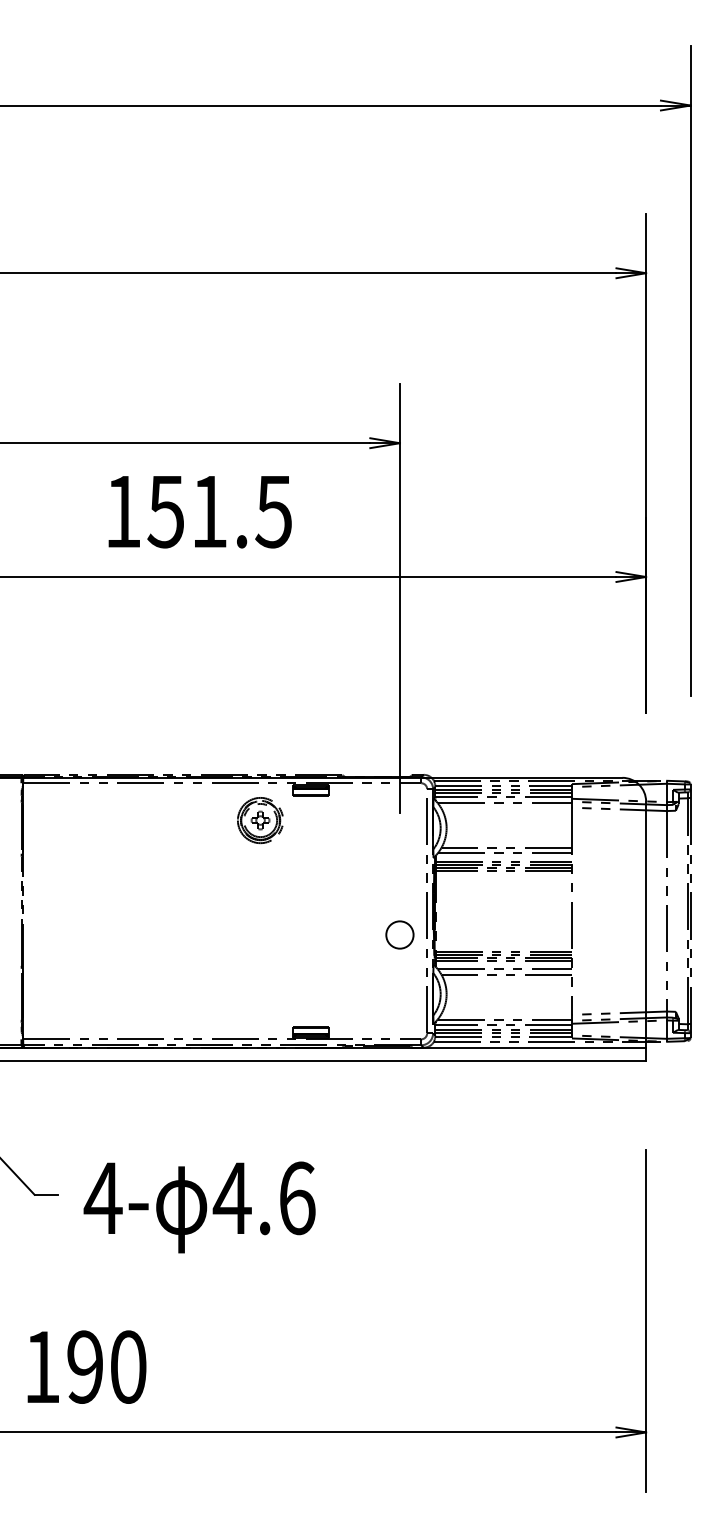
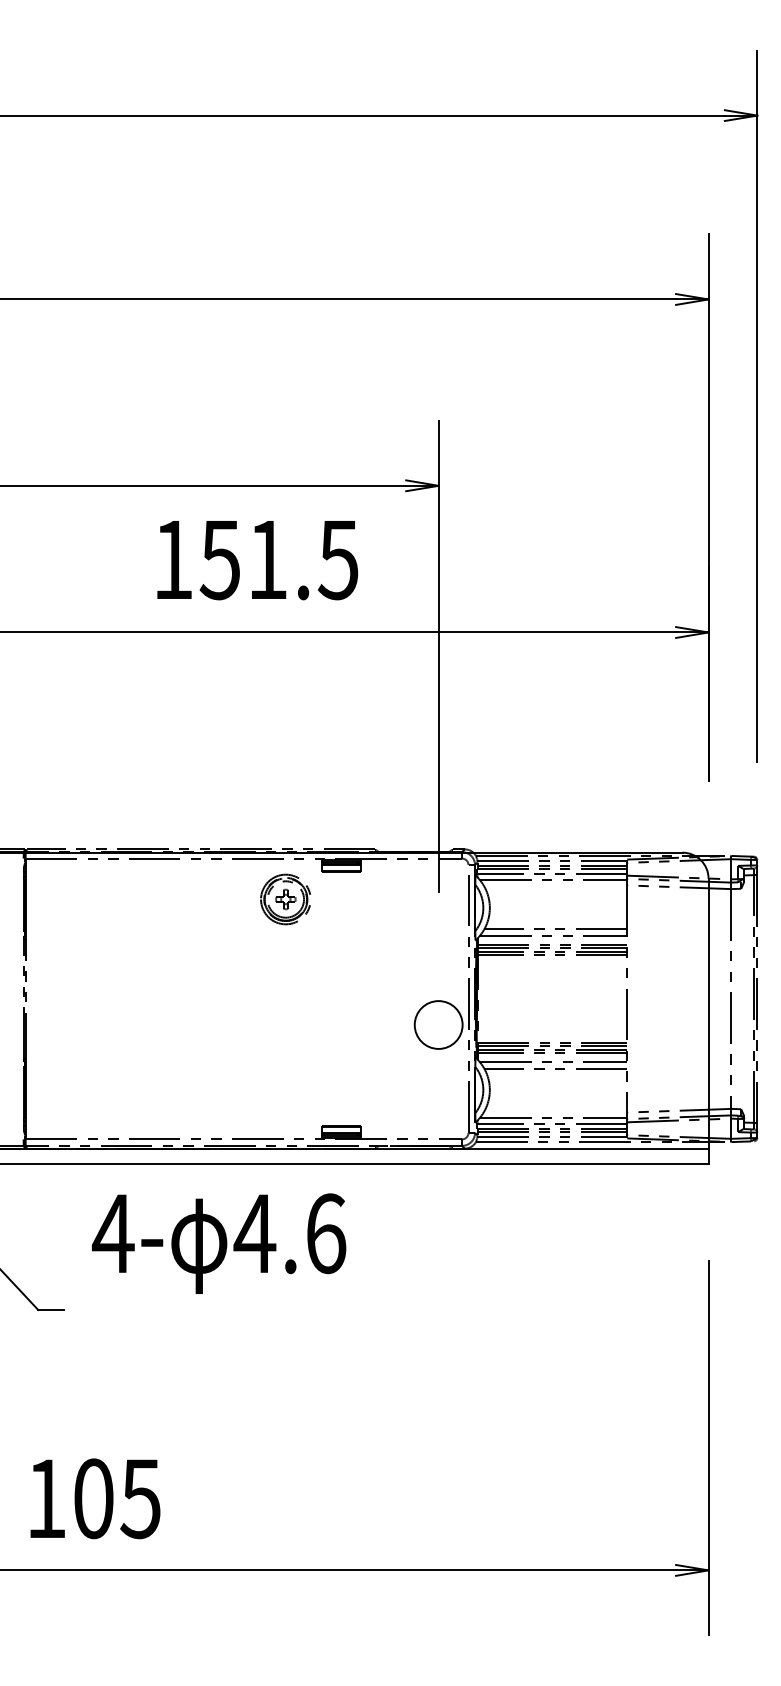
text: (200, 512) -> (257, 560), moved
circle: (399, 934) -> (438, 1024), size x1.6
text: (200, 1207) -> (219, 1243), moved
text: (106, 1366) -> (117, 1498), 190 -> 105

